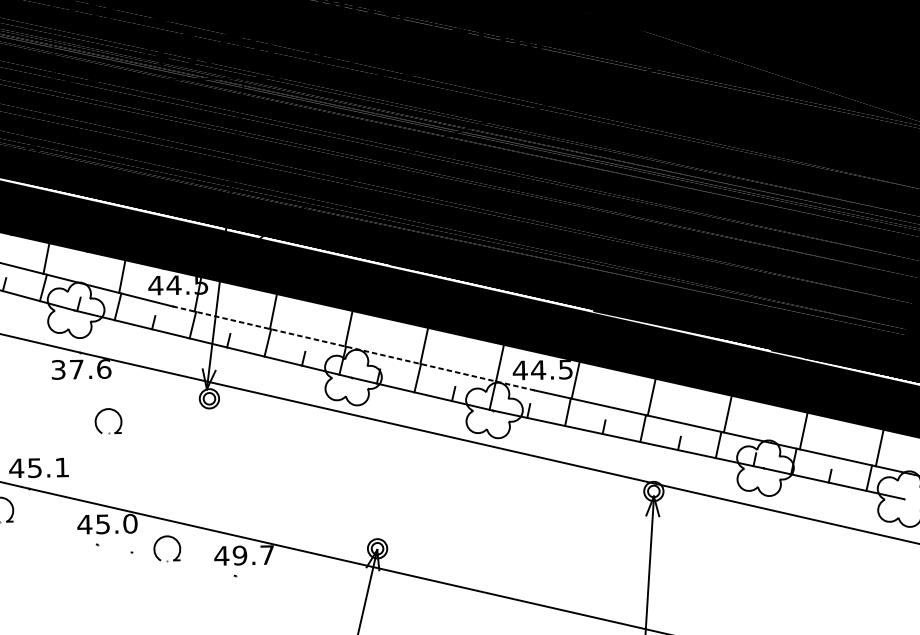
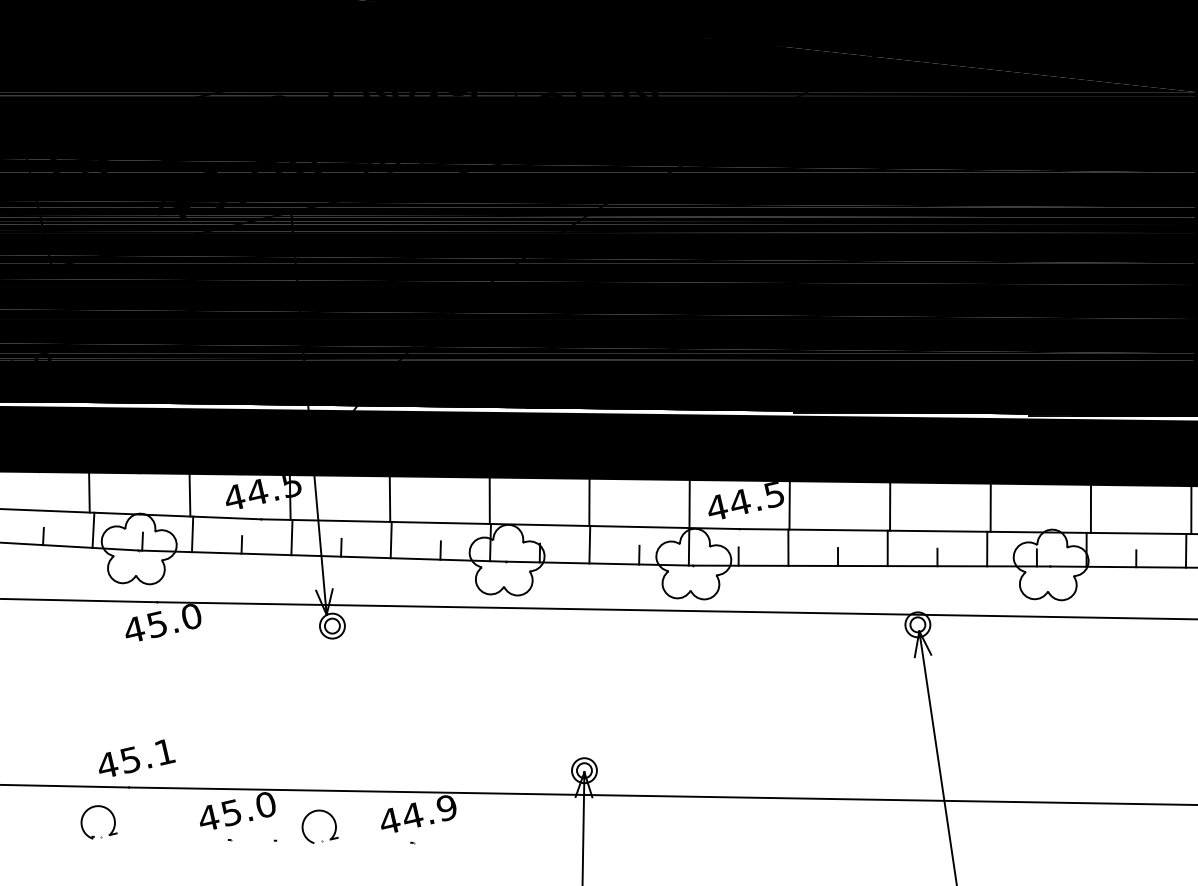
line: (353, 348) -> (500, 524), dashed -> solid
text: (81, 369) -> (163, 623), 37.6 -> 45.0
part: (108, 432) -> (214, 695), removed
text: (253, 554) -> (429, 811), 49.7 -> 44.9

